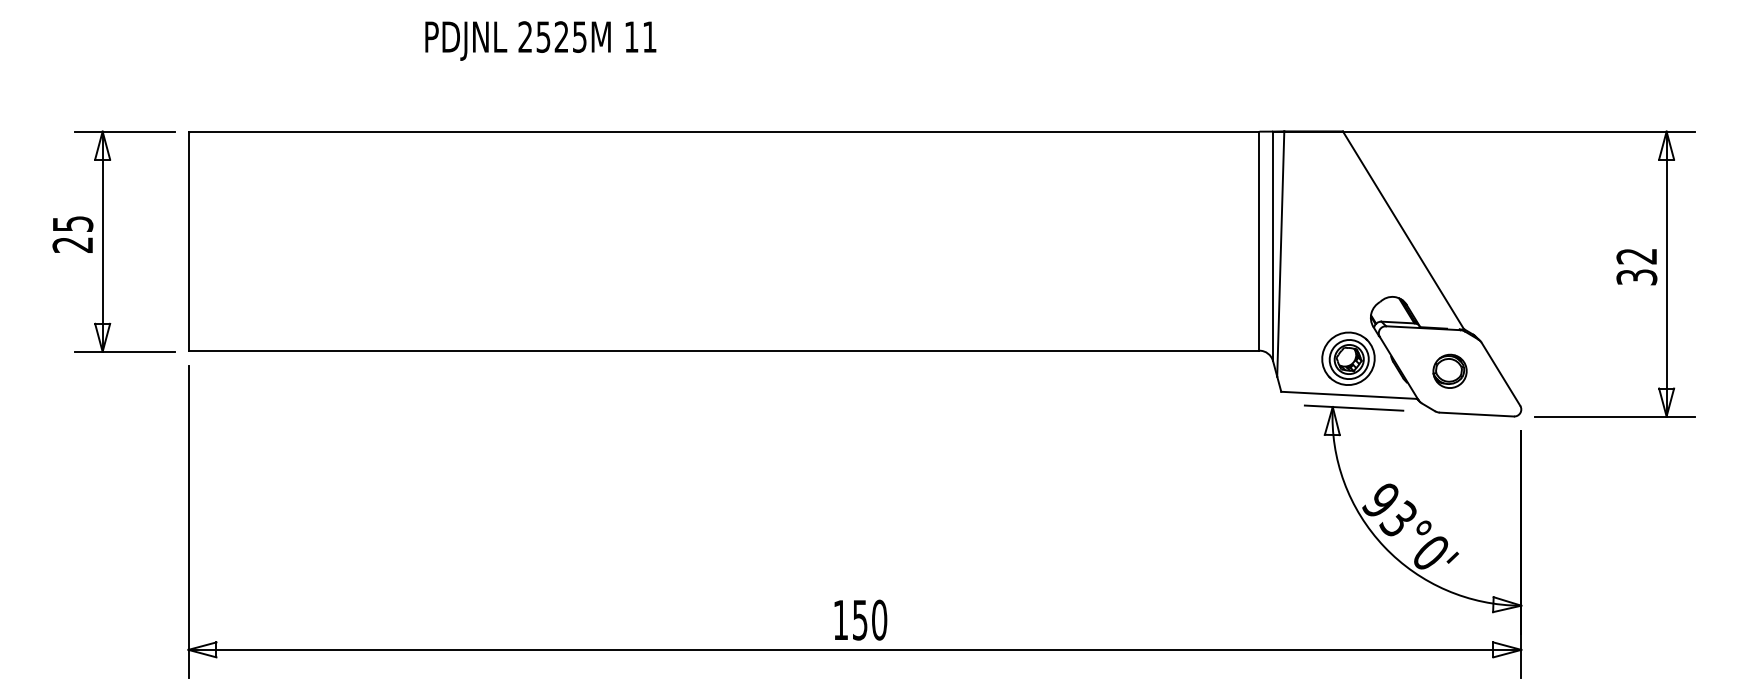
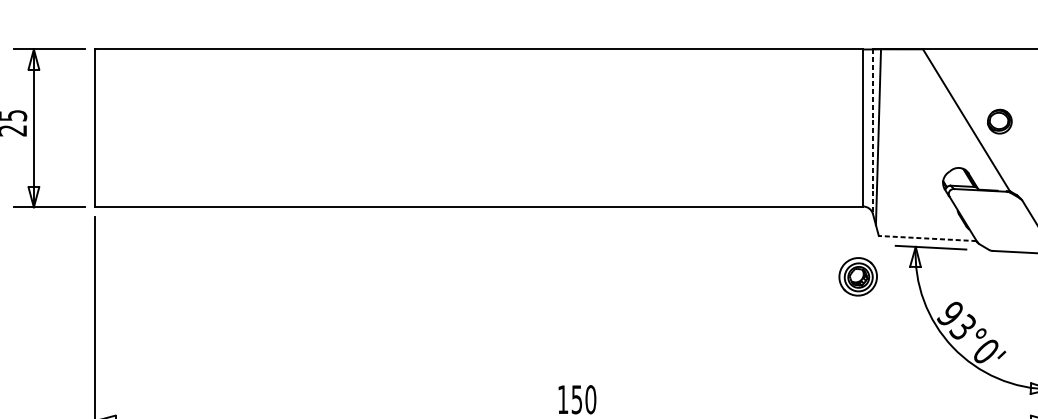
line: (1273, 246) -> (873, 131), solid -> dashed
part: (1348, 358) -> (858, 276), moved
part: (1449, 370) -> (999, 121), moved
line: (1348, 395) -> (927, 238), solid -> dashed

